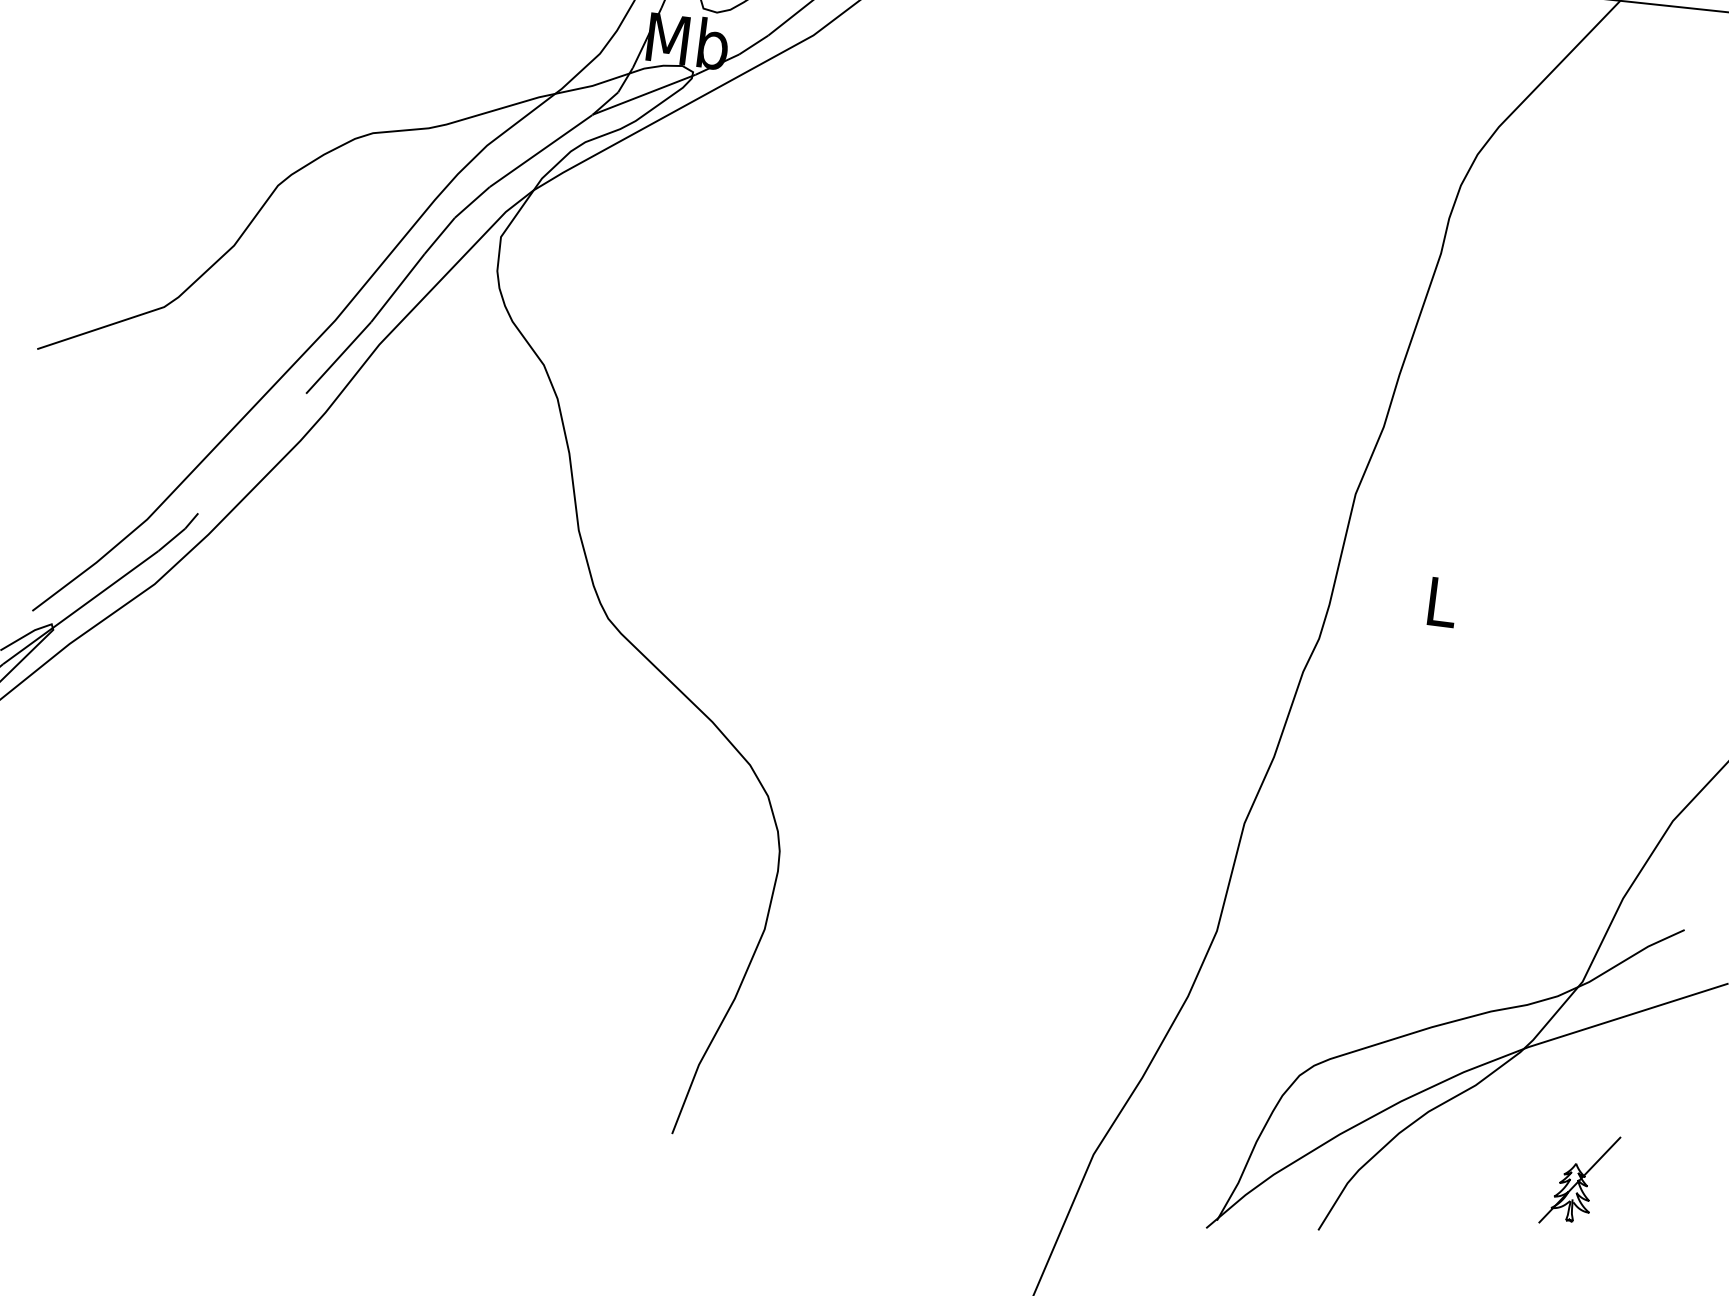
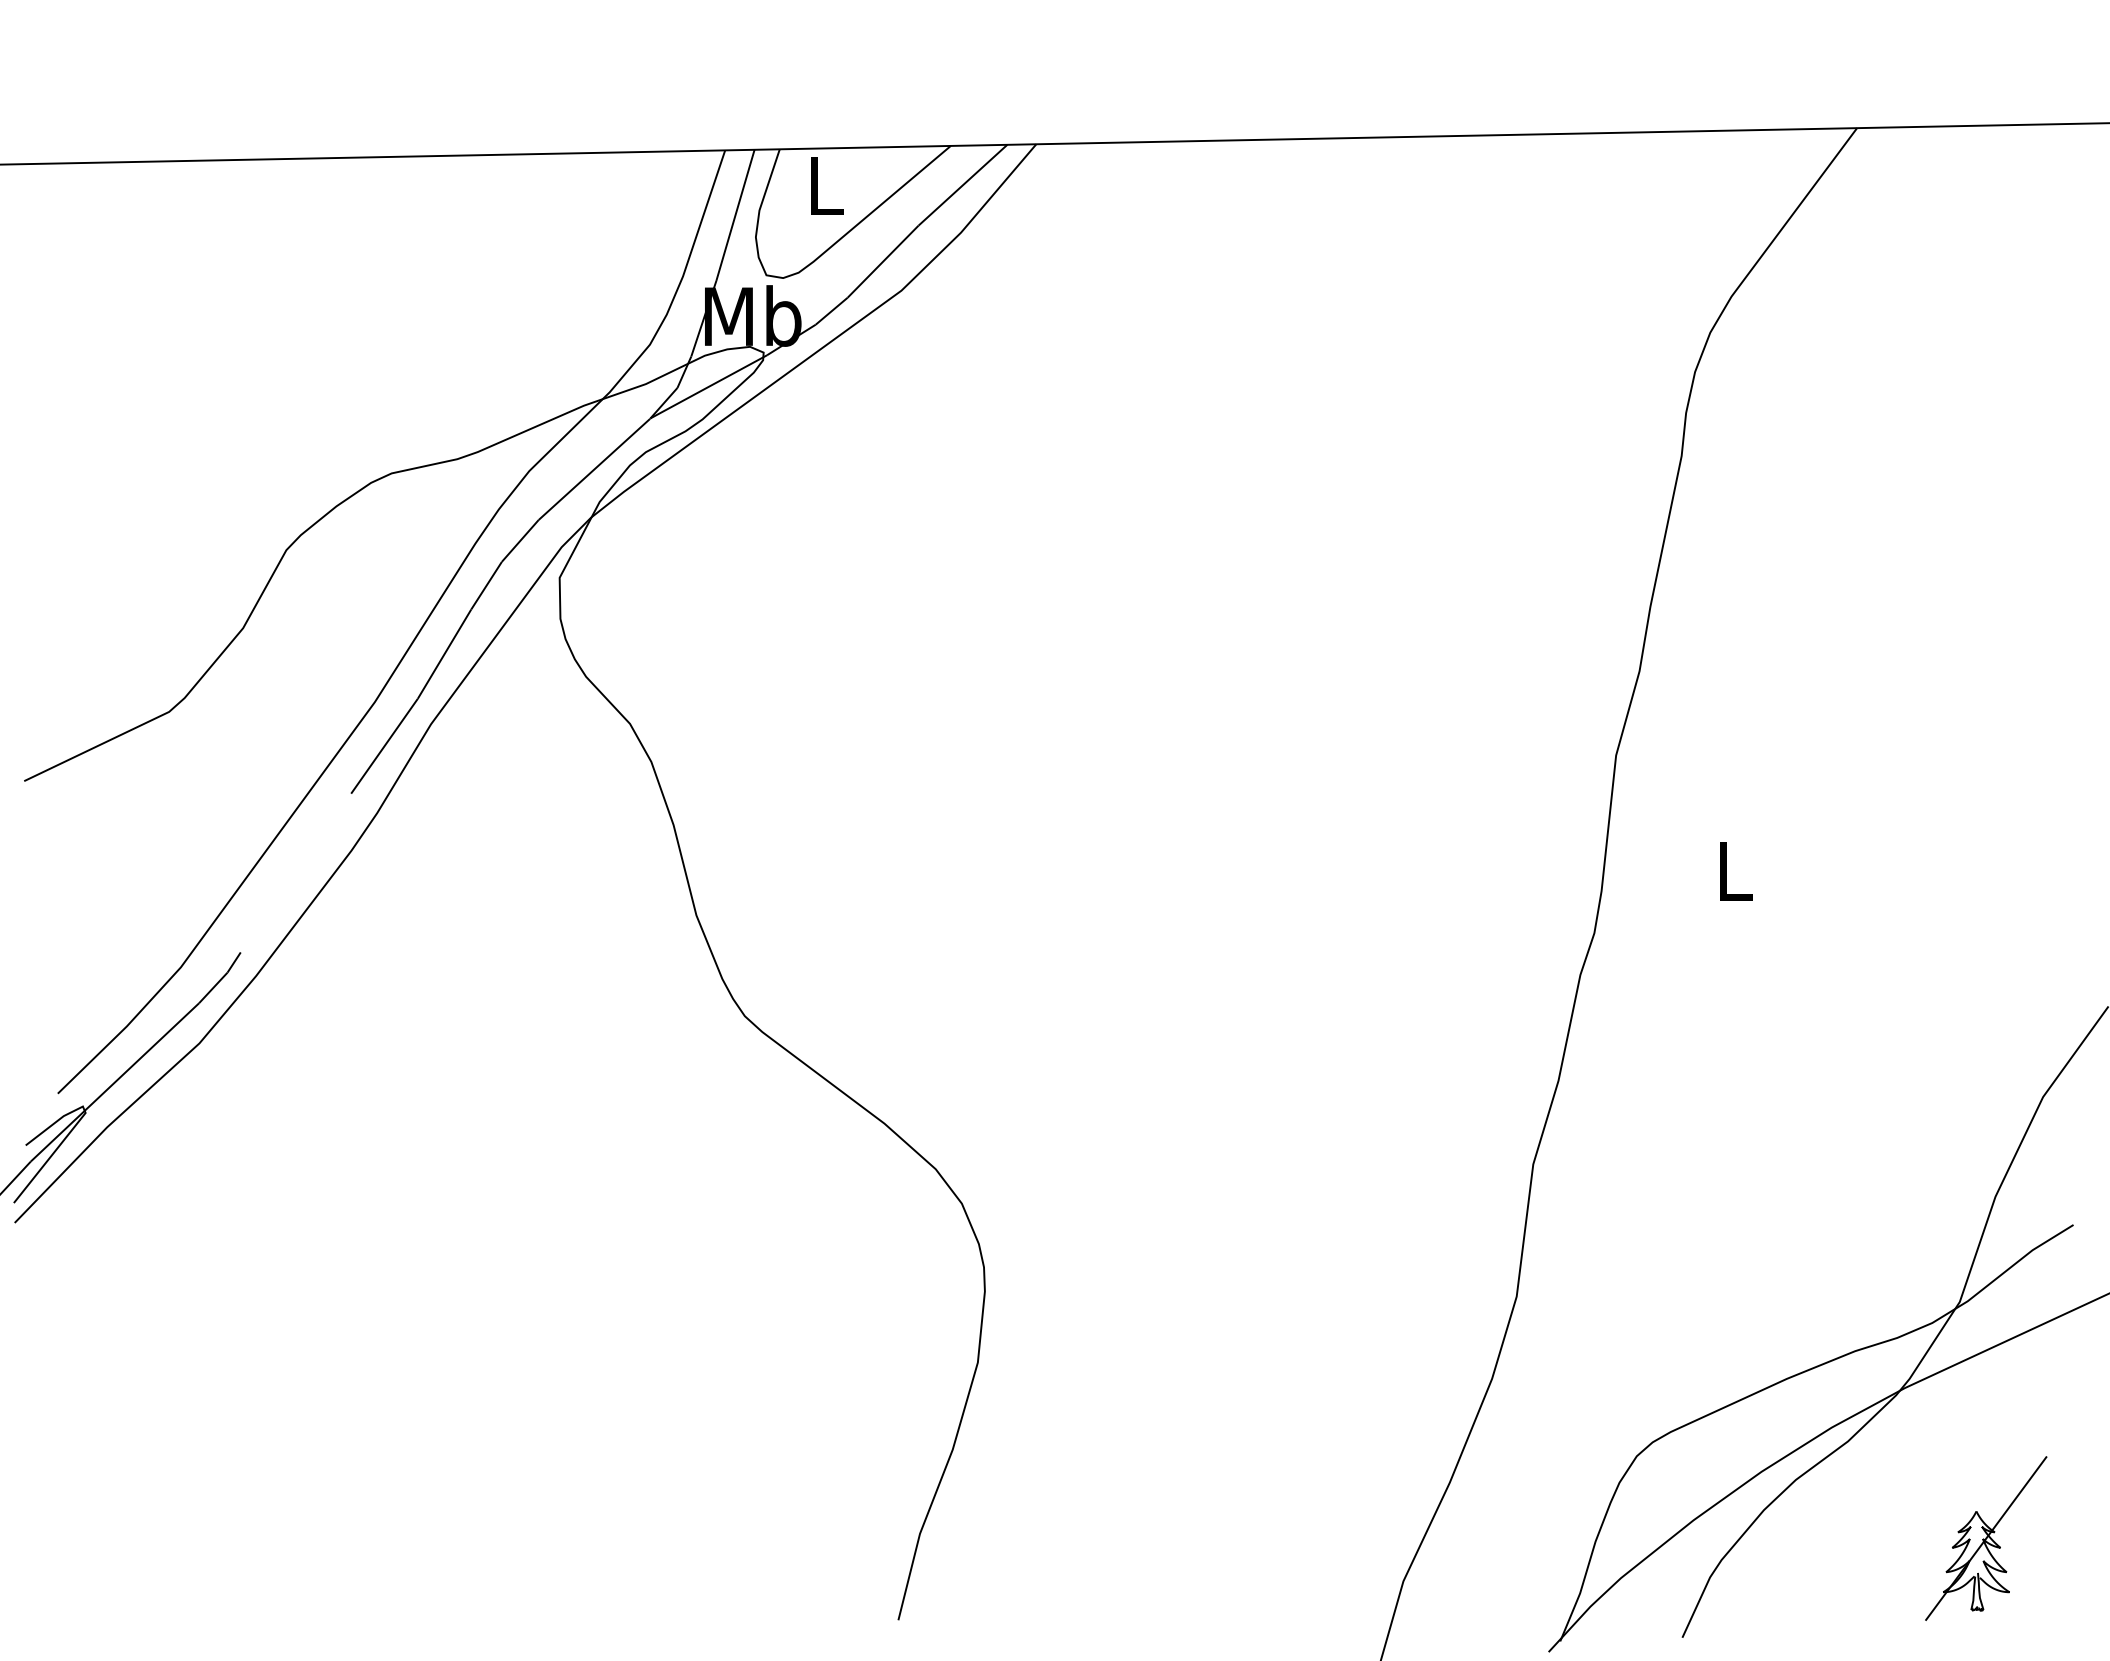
part: (1580, 1180) -> (1986, 1538), size x1.43

